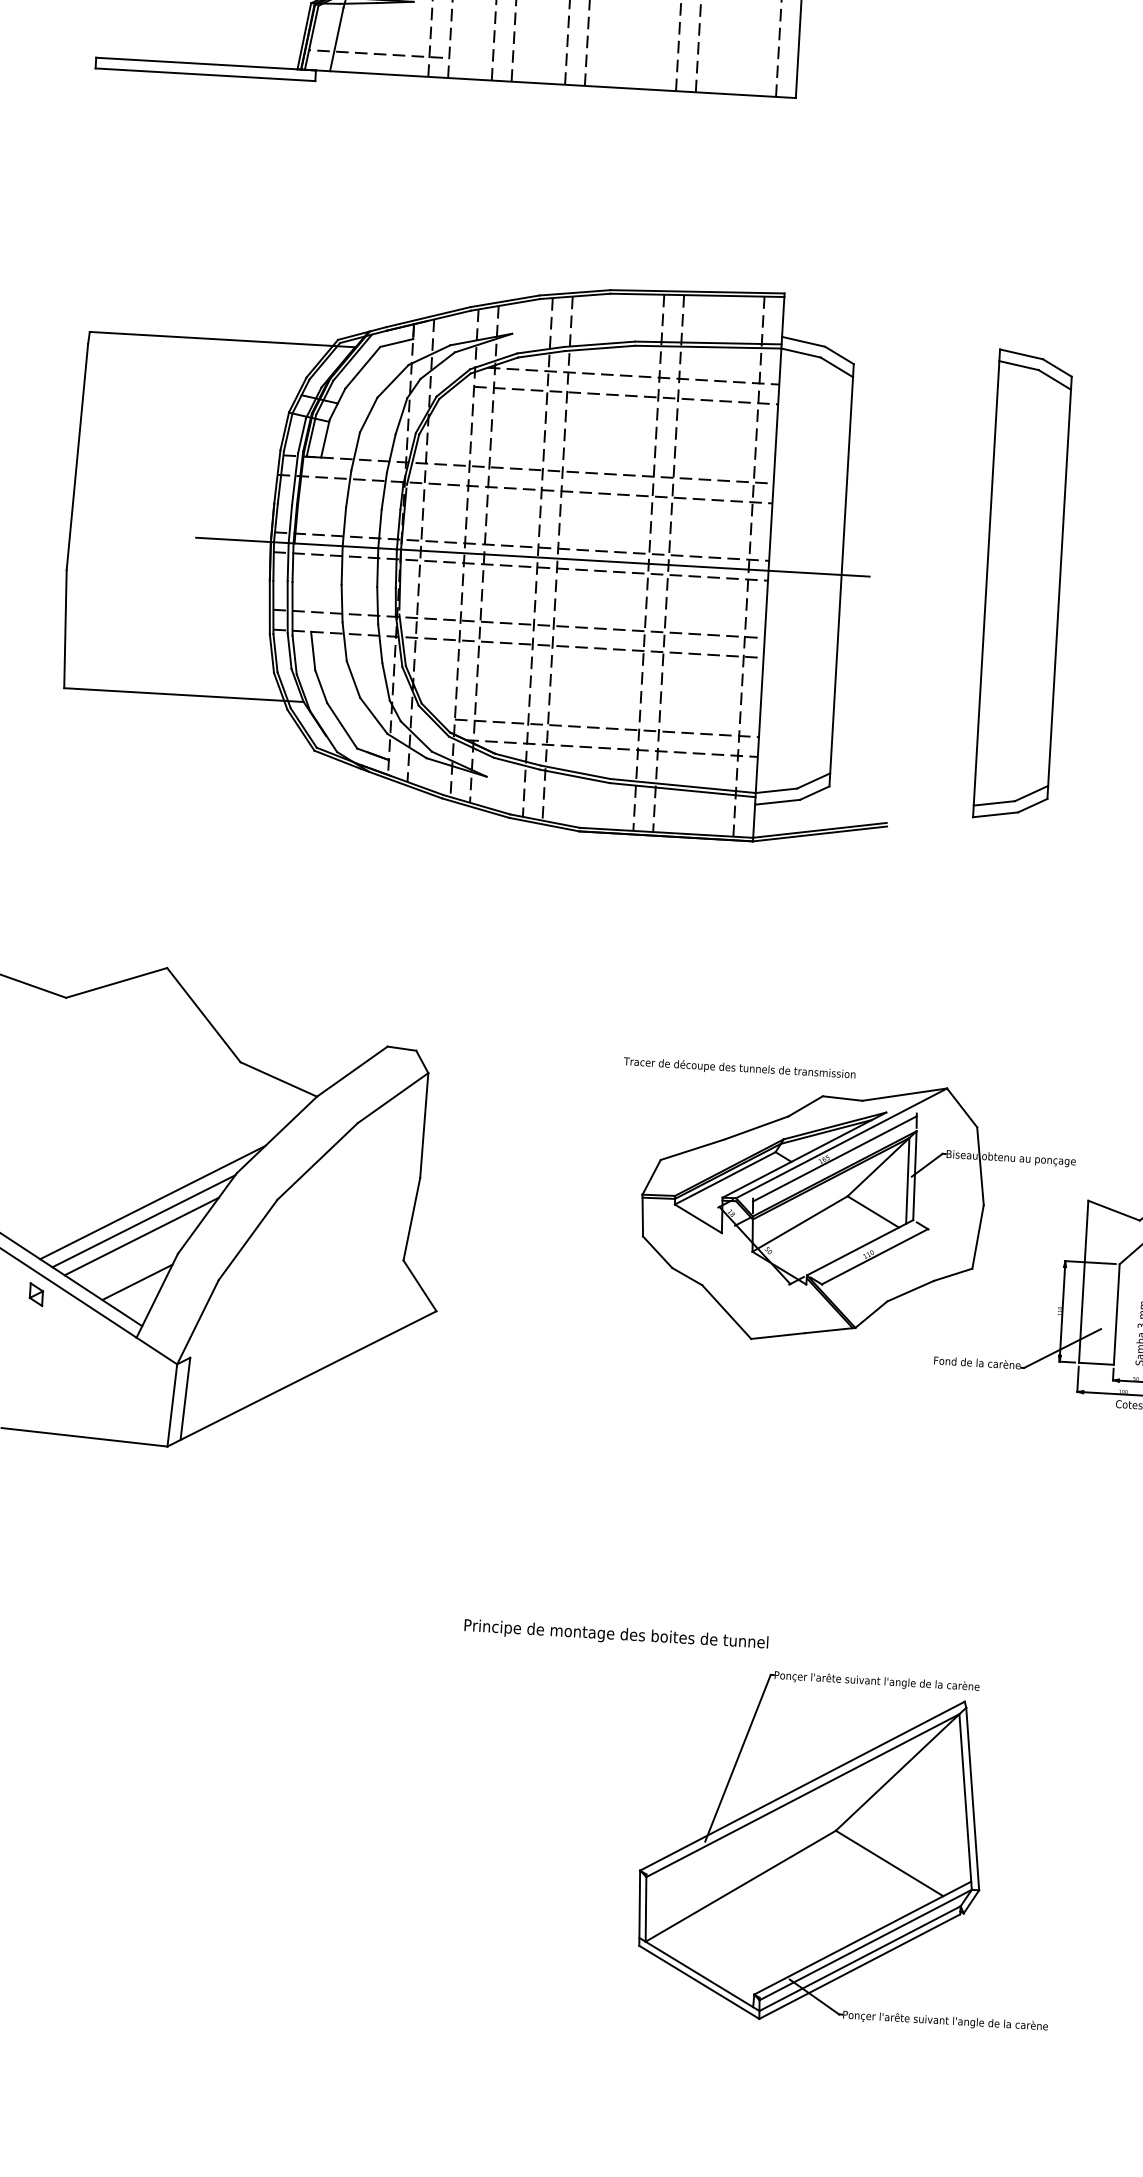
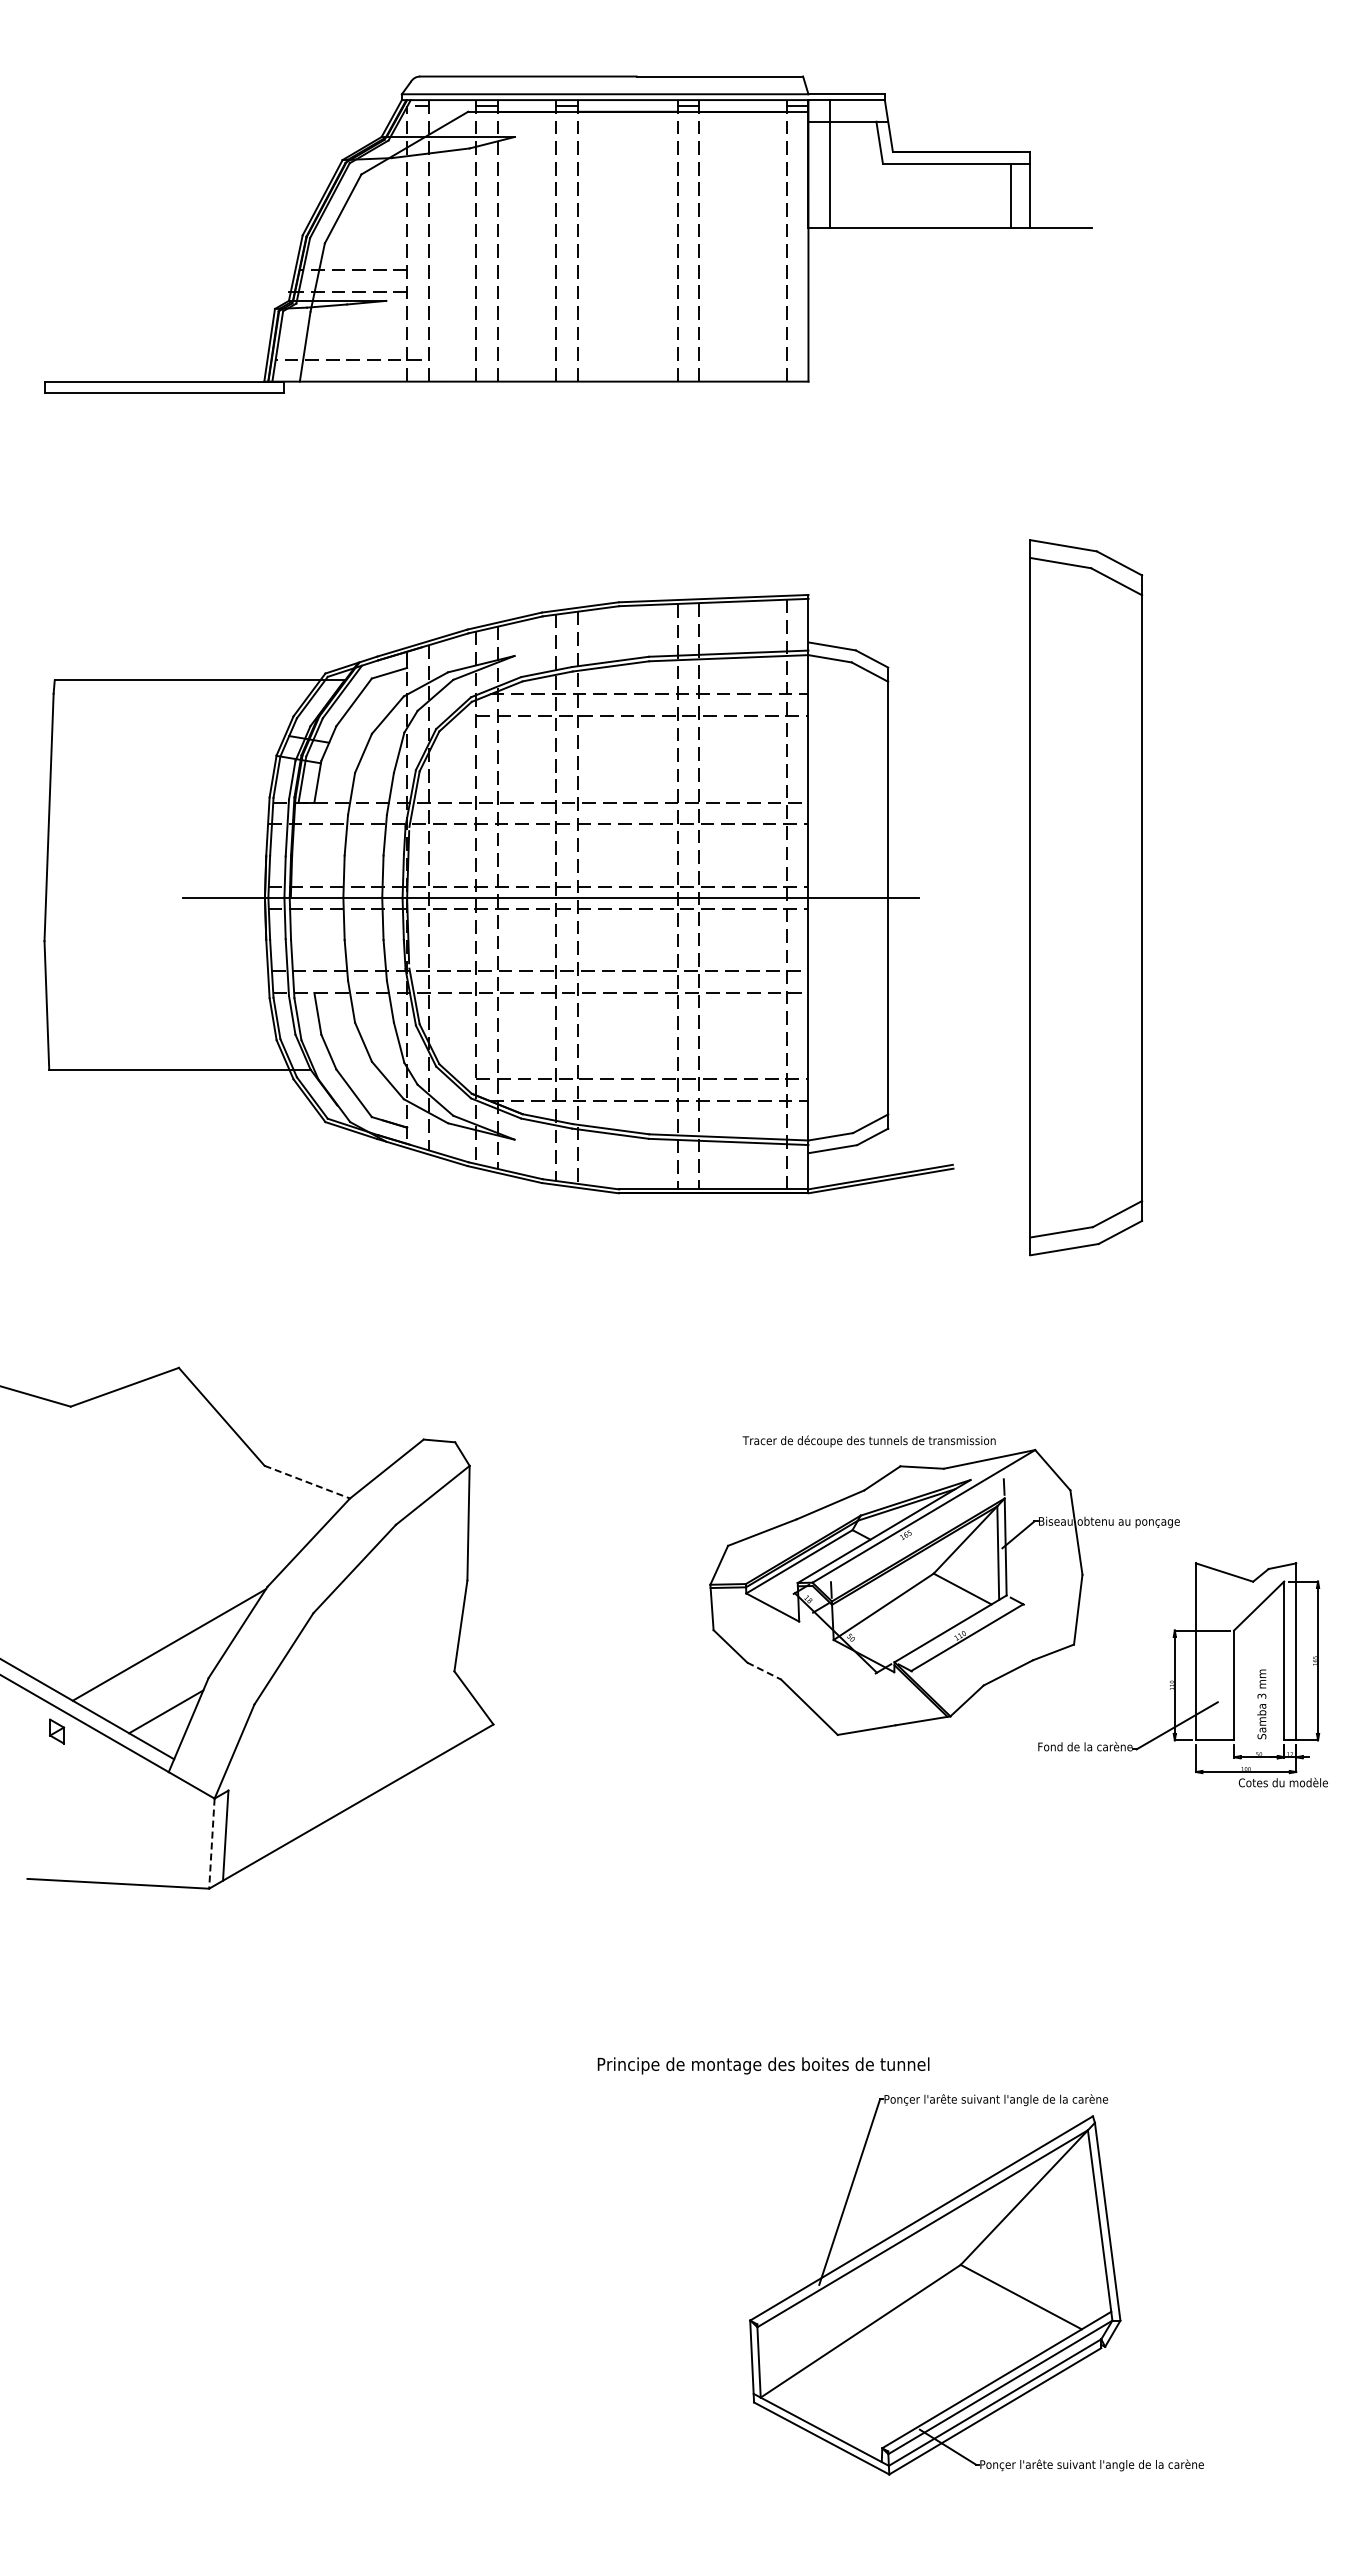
part: (1023, 585) -> (1086, 897), size x1.4
text: (738, 1068) -> (868, 1441), moved
line: (278, 1079) -> (307, 1482), solid -> dashed
line: (834, 1158) -> (917, 1533), removed
line: (152, 1202) -> (177, 1623), removed
line: (141, 1236) -> (167, 1661), removed
line: (687, 1276) -> (764, 1671), solid -> dashed
line: (171, 1406) -> (211, 1844), solid -> dashed
text: (616, 1634) -> (763, 2065), moved

